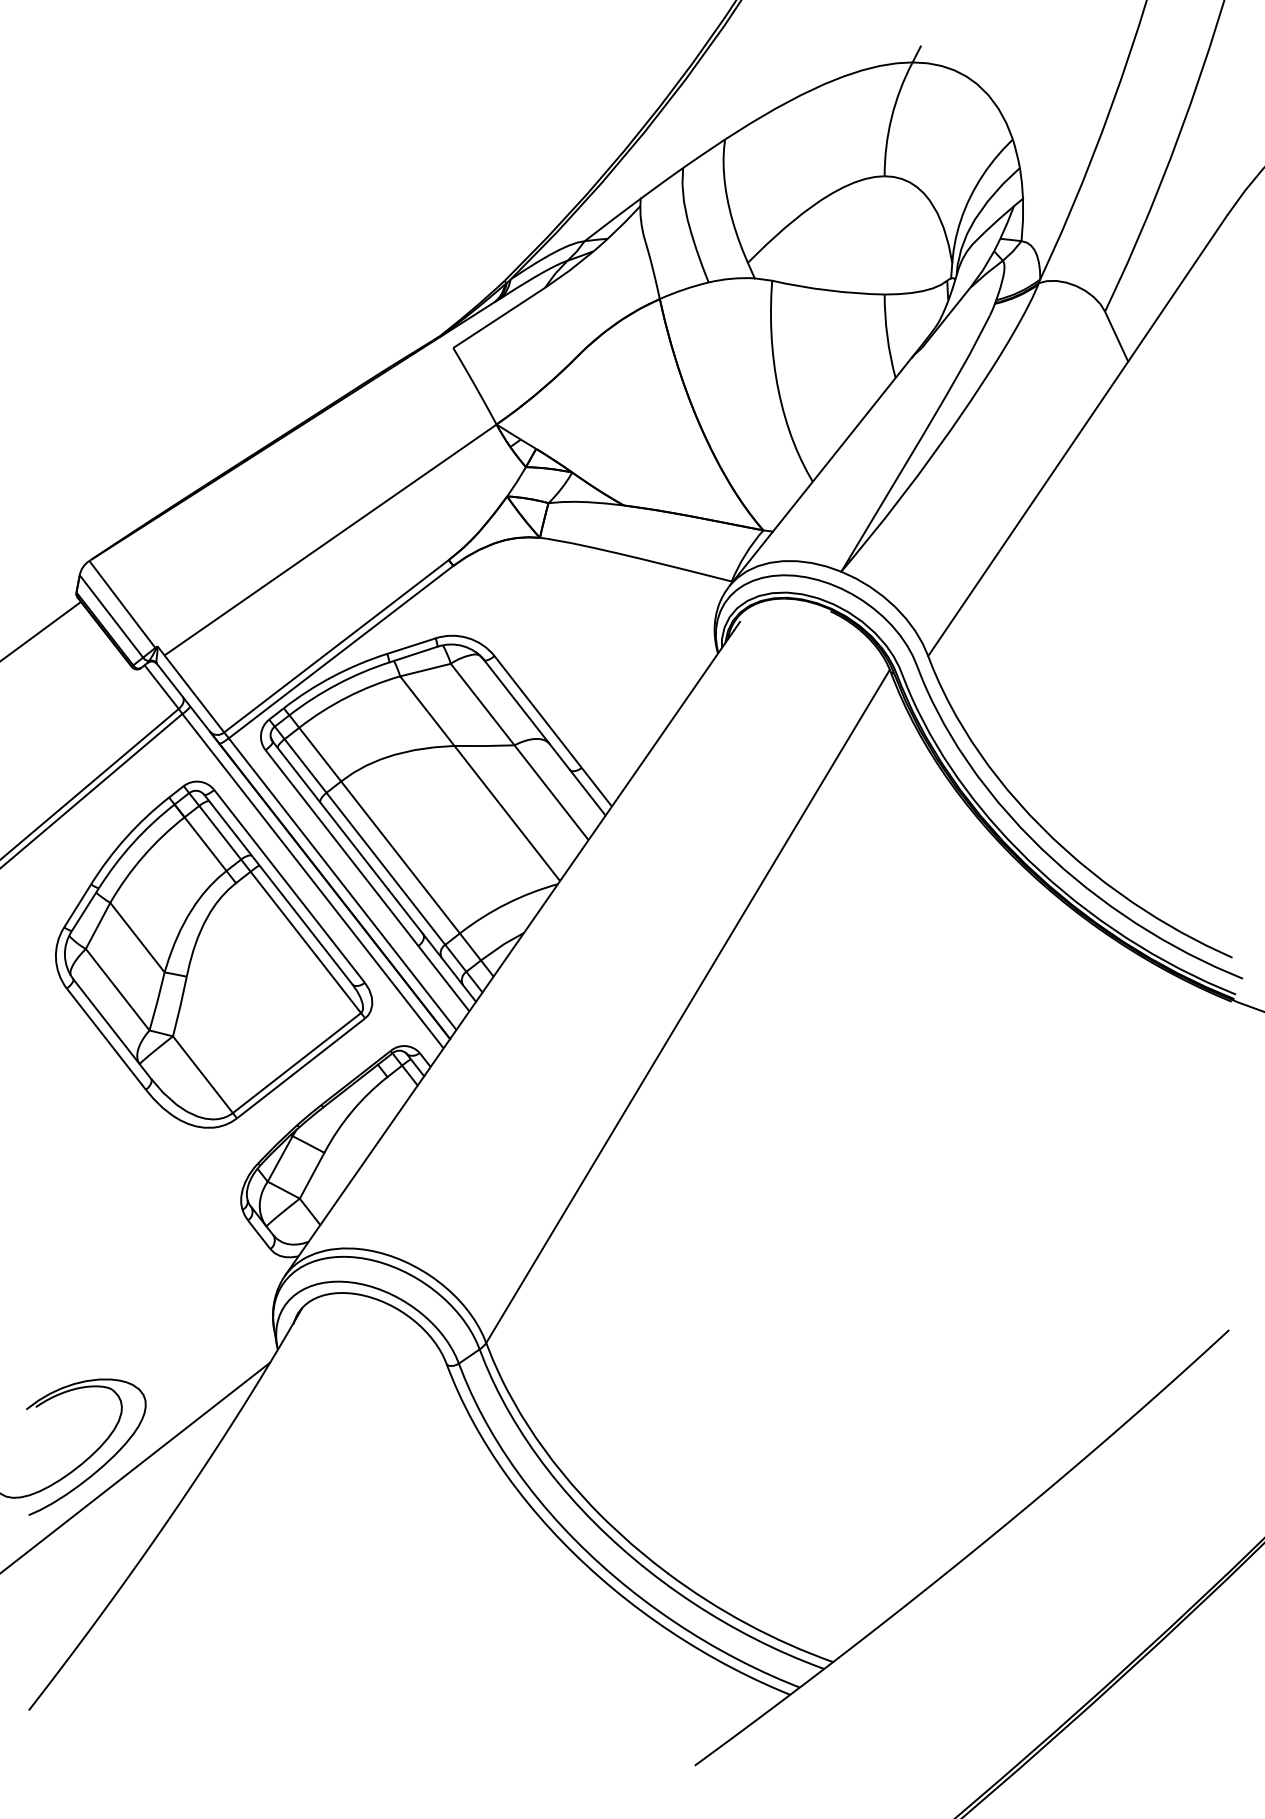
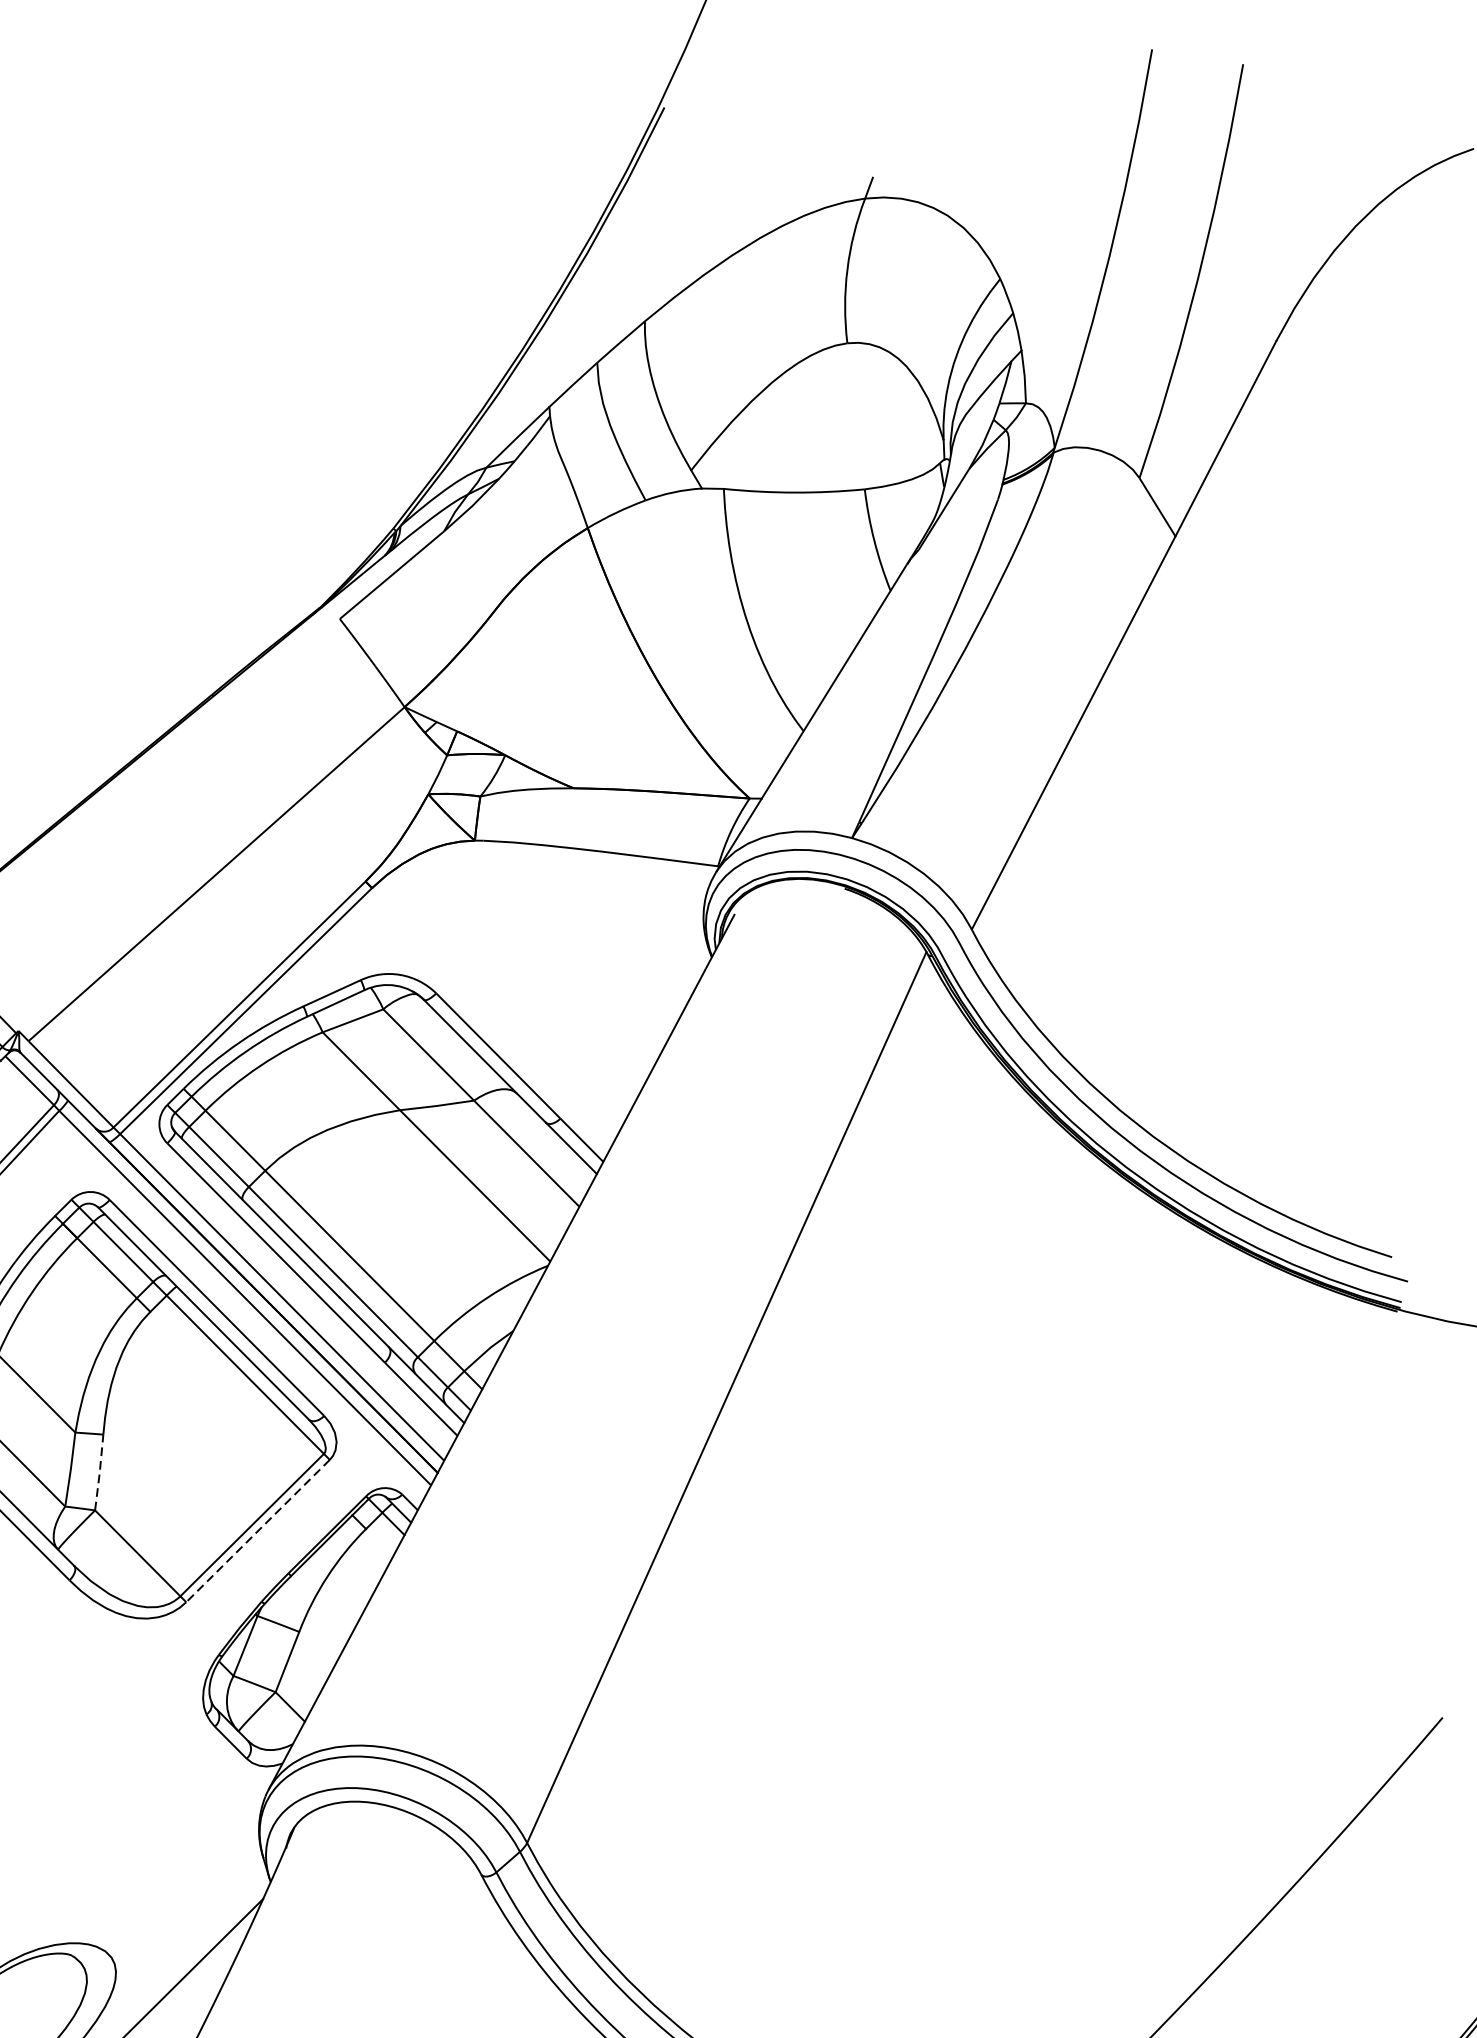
line: (180, 1006) -> (99, 1472), solid -> dashed
line: (300, 1068) -> (257, 1531), solid -> dashed

